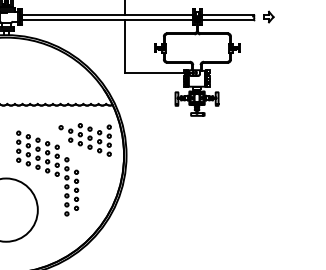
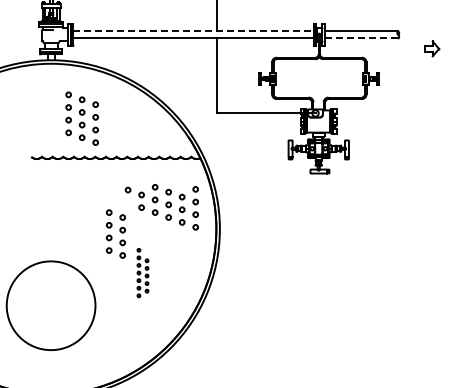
line: (107, 14) -> (193, 31), solid -> dashed
part: (268, 16) -> (432, 48), moved
line: (227, 19) -> (361, 38), solid -> dashed
part: (27, 150) -> (81, 118), moved
part: (71, 186) -> (142, 272), size x0.6

